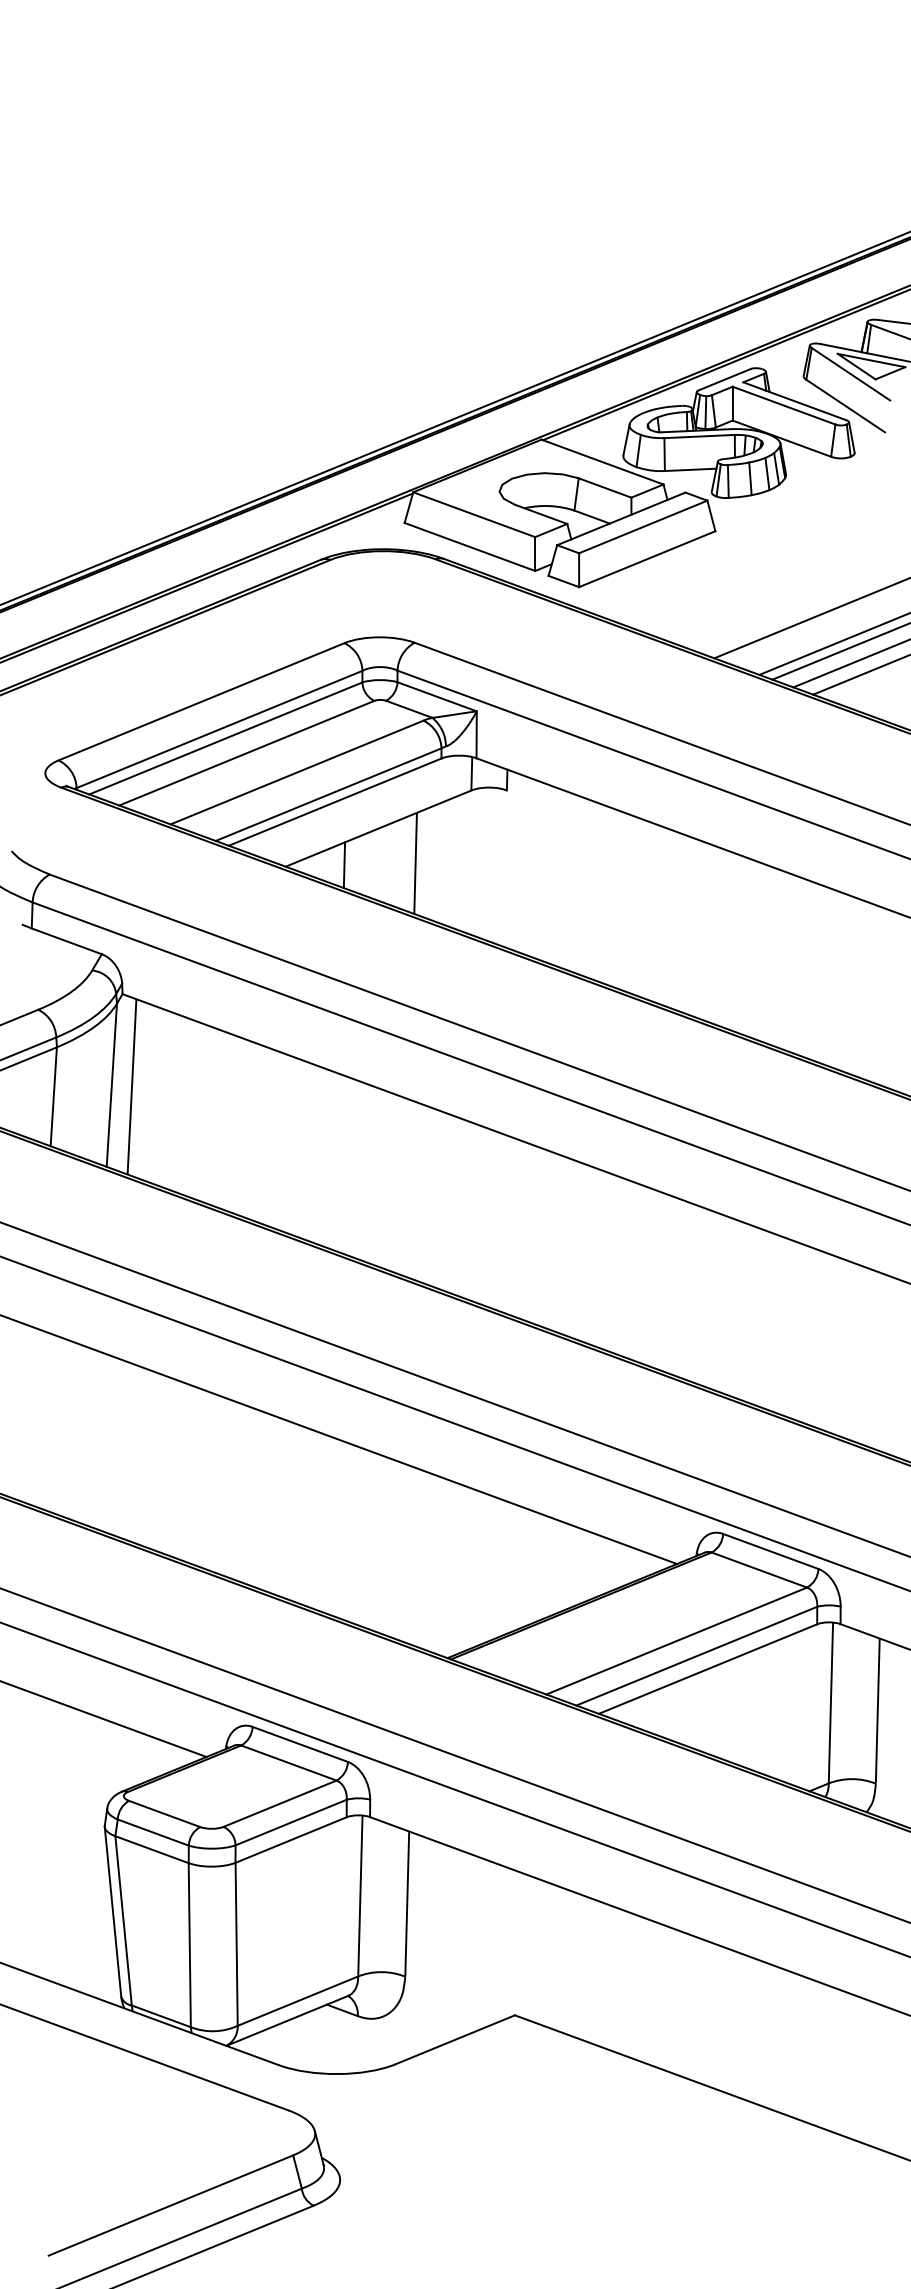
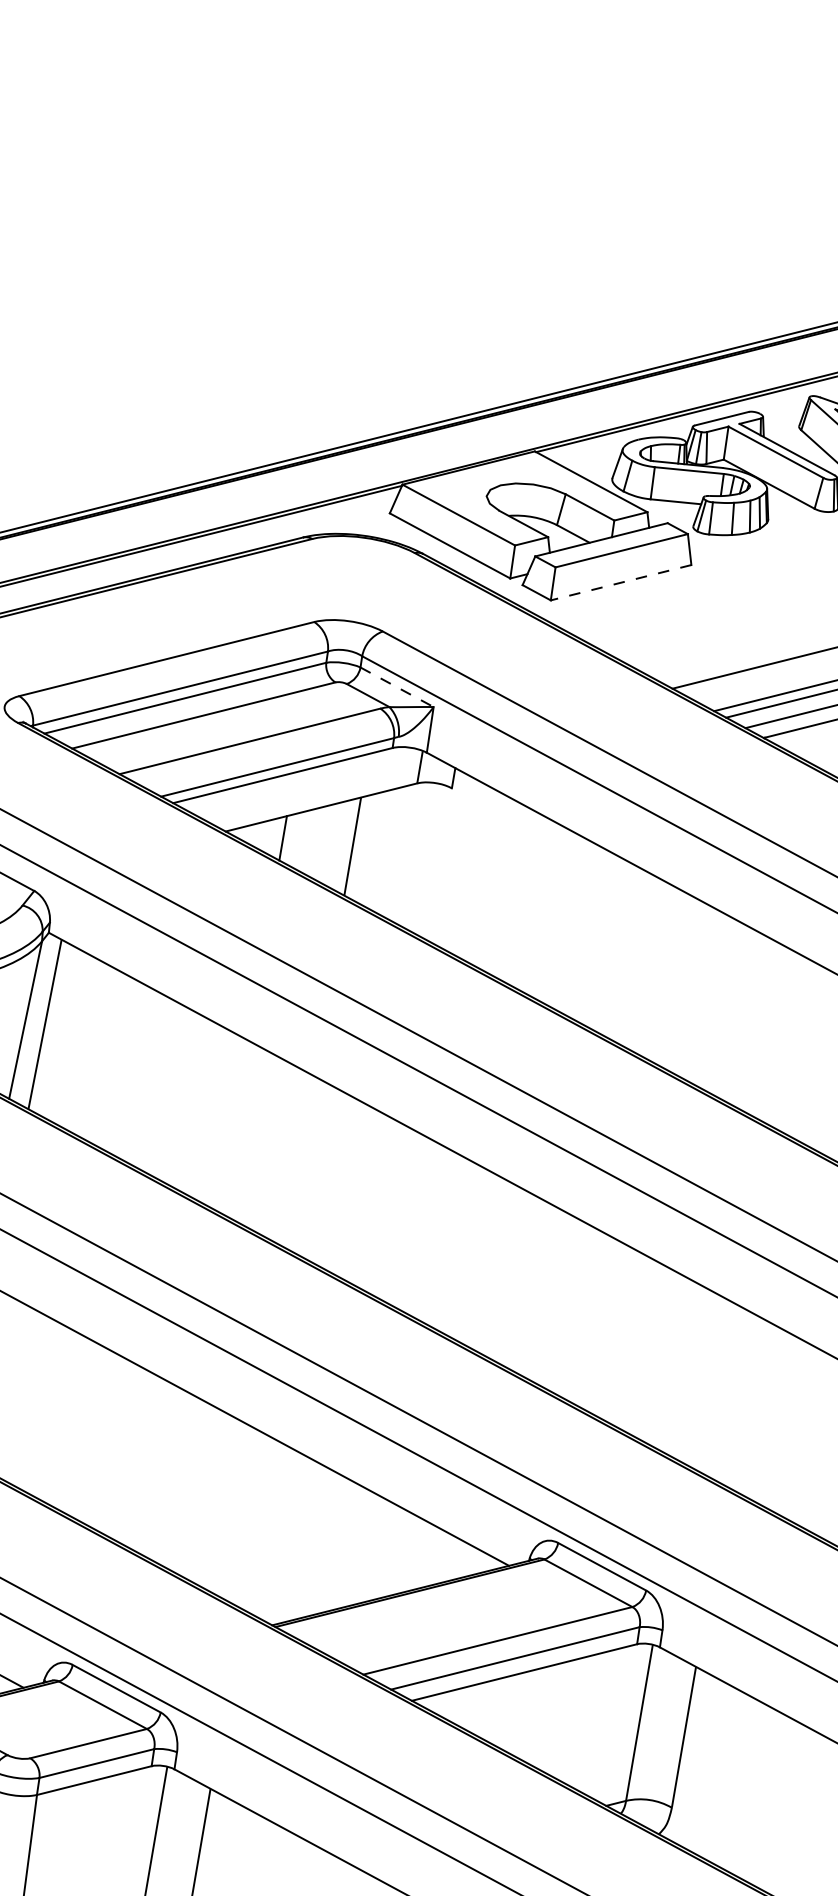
line: (647, 559) -> (621, 583), solid -> dashed
line: (437, 696) -> (397, 687), solid -> dashed

